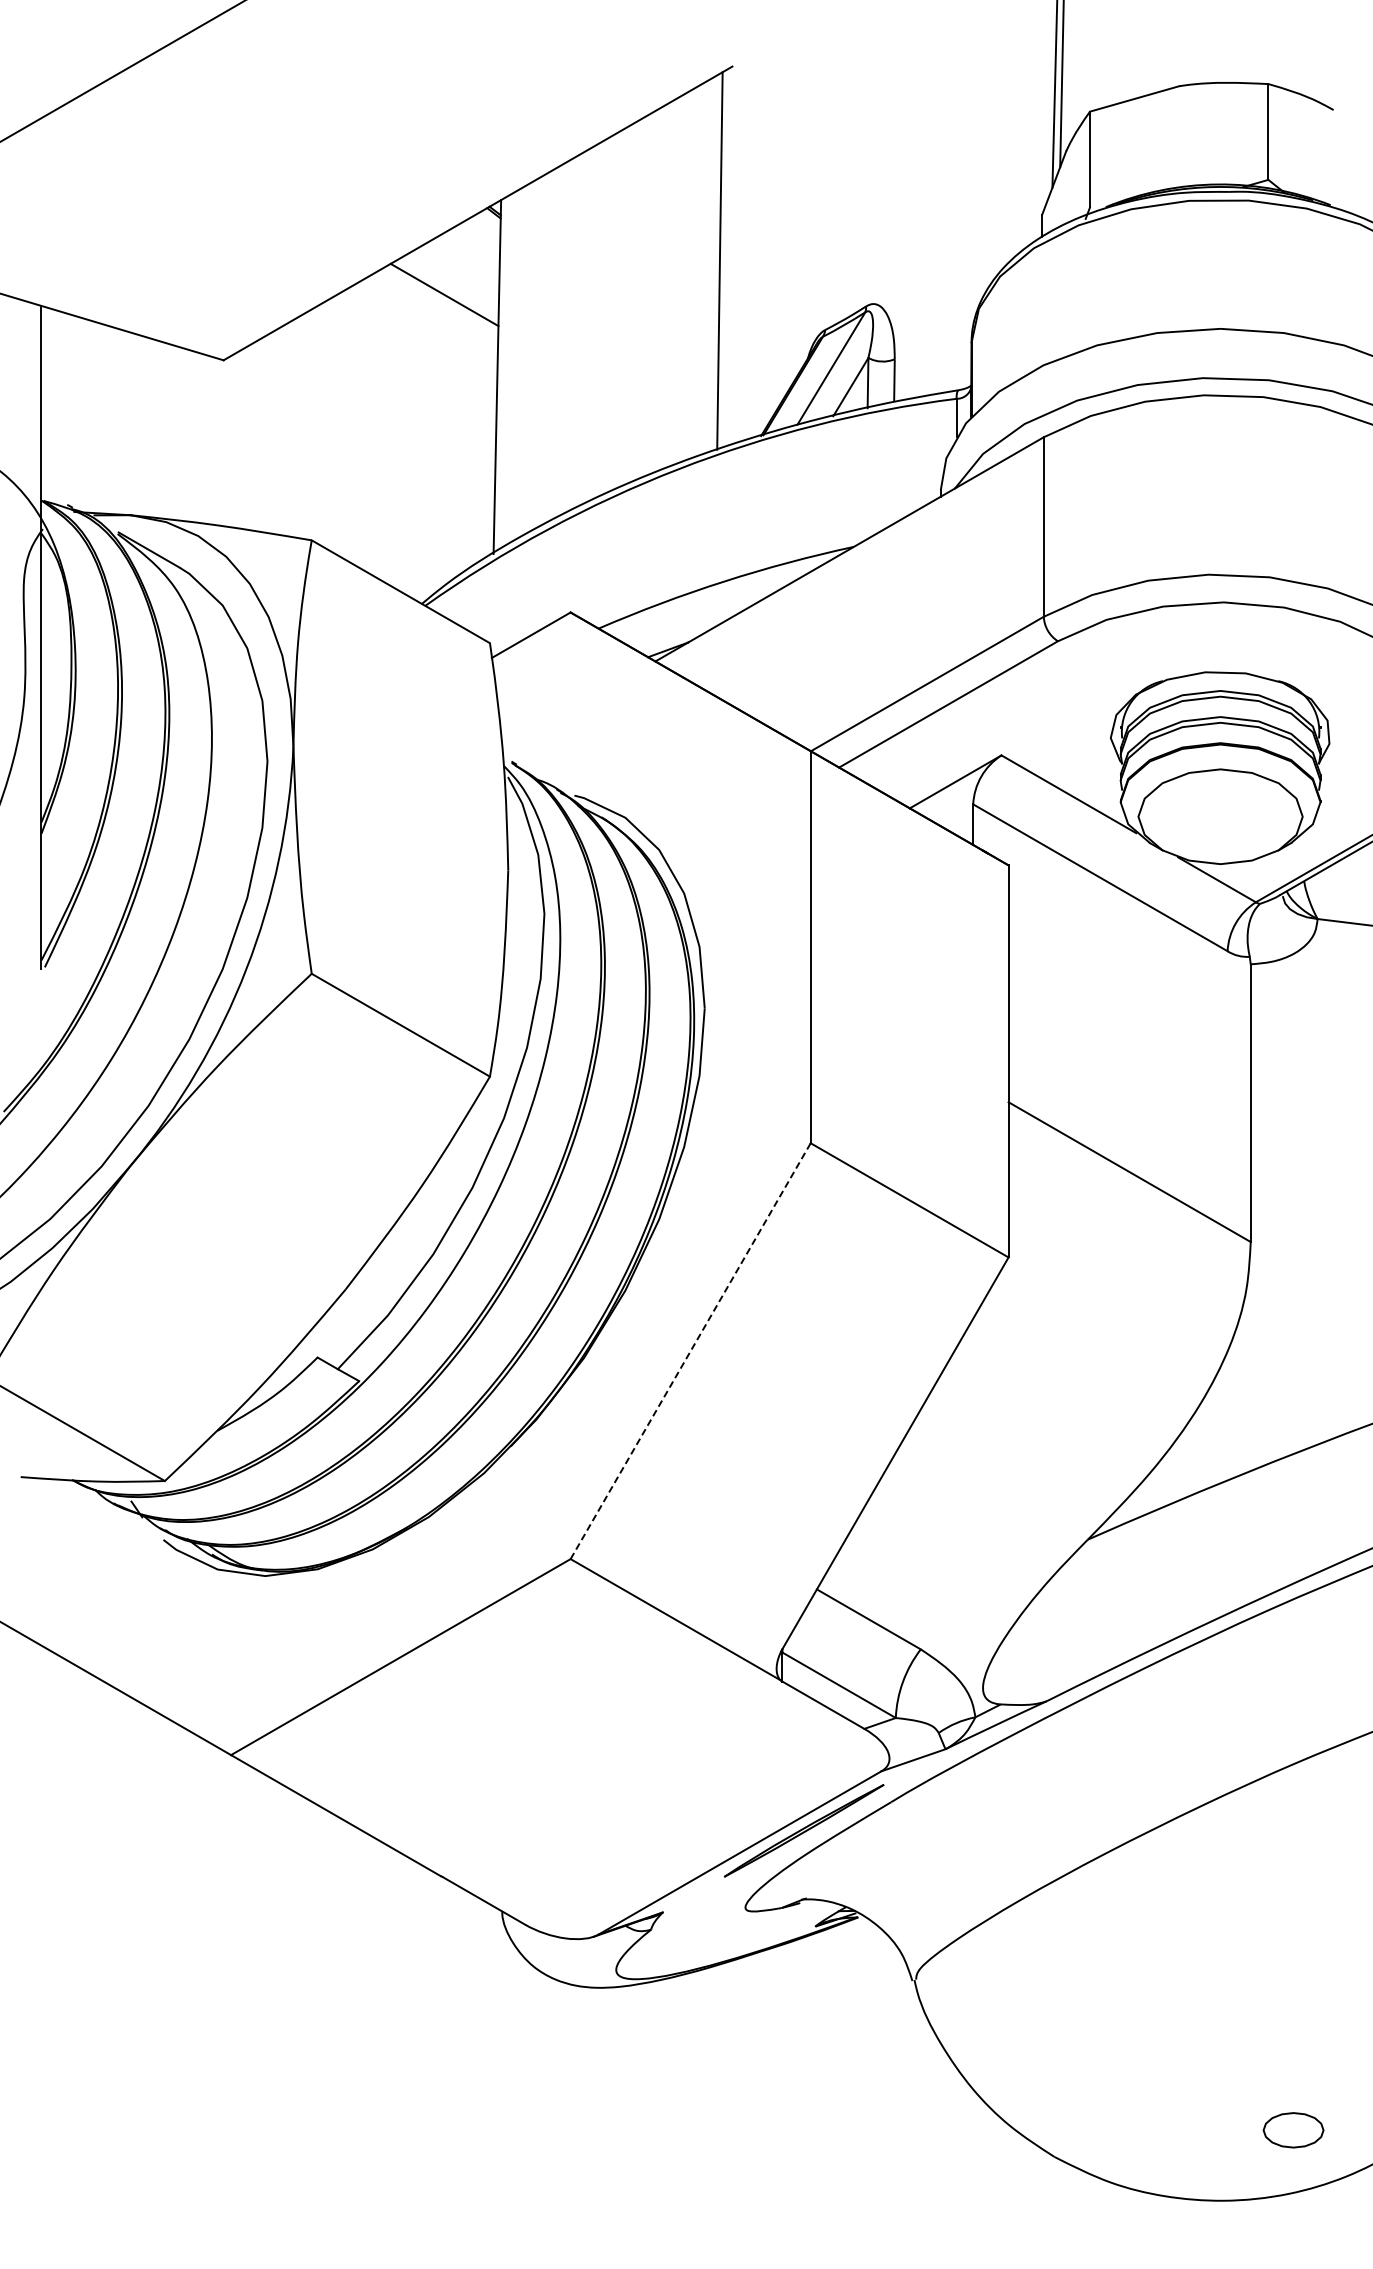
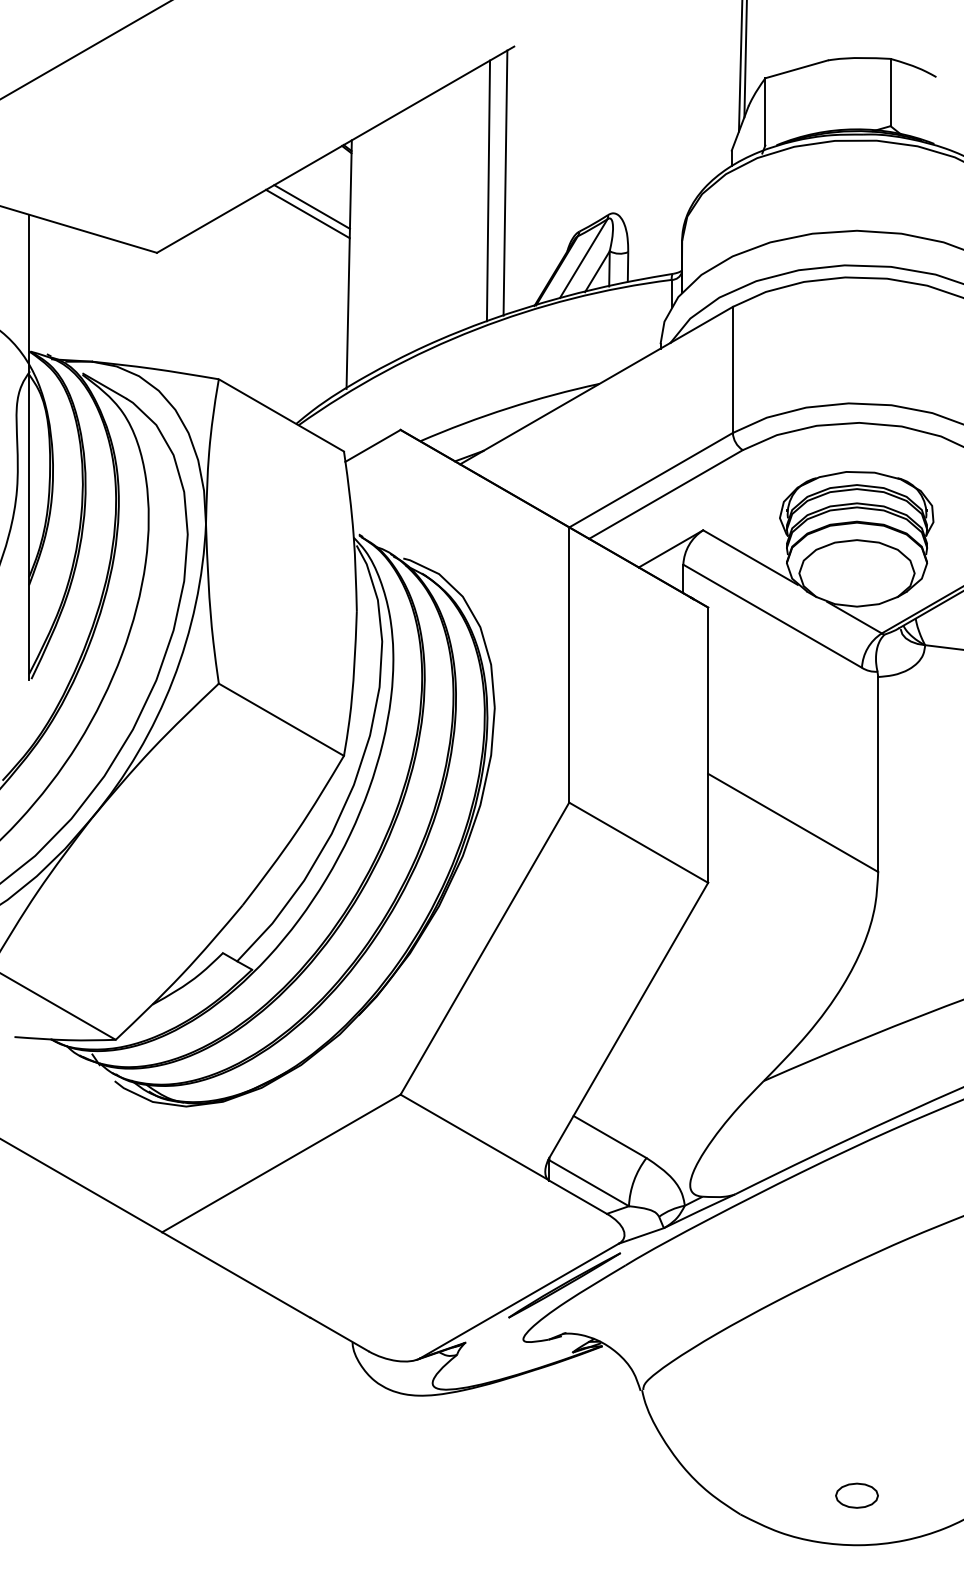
line: (695, 271) -> (488, 190), added
line: (438, 304) -> (307, 213), added
line: (690, 1350) -> (484, 948), dashed -> solid
part: (1293, 2130) -> (856, 1495), moved

